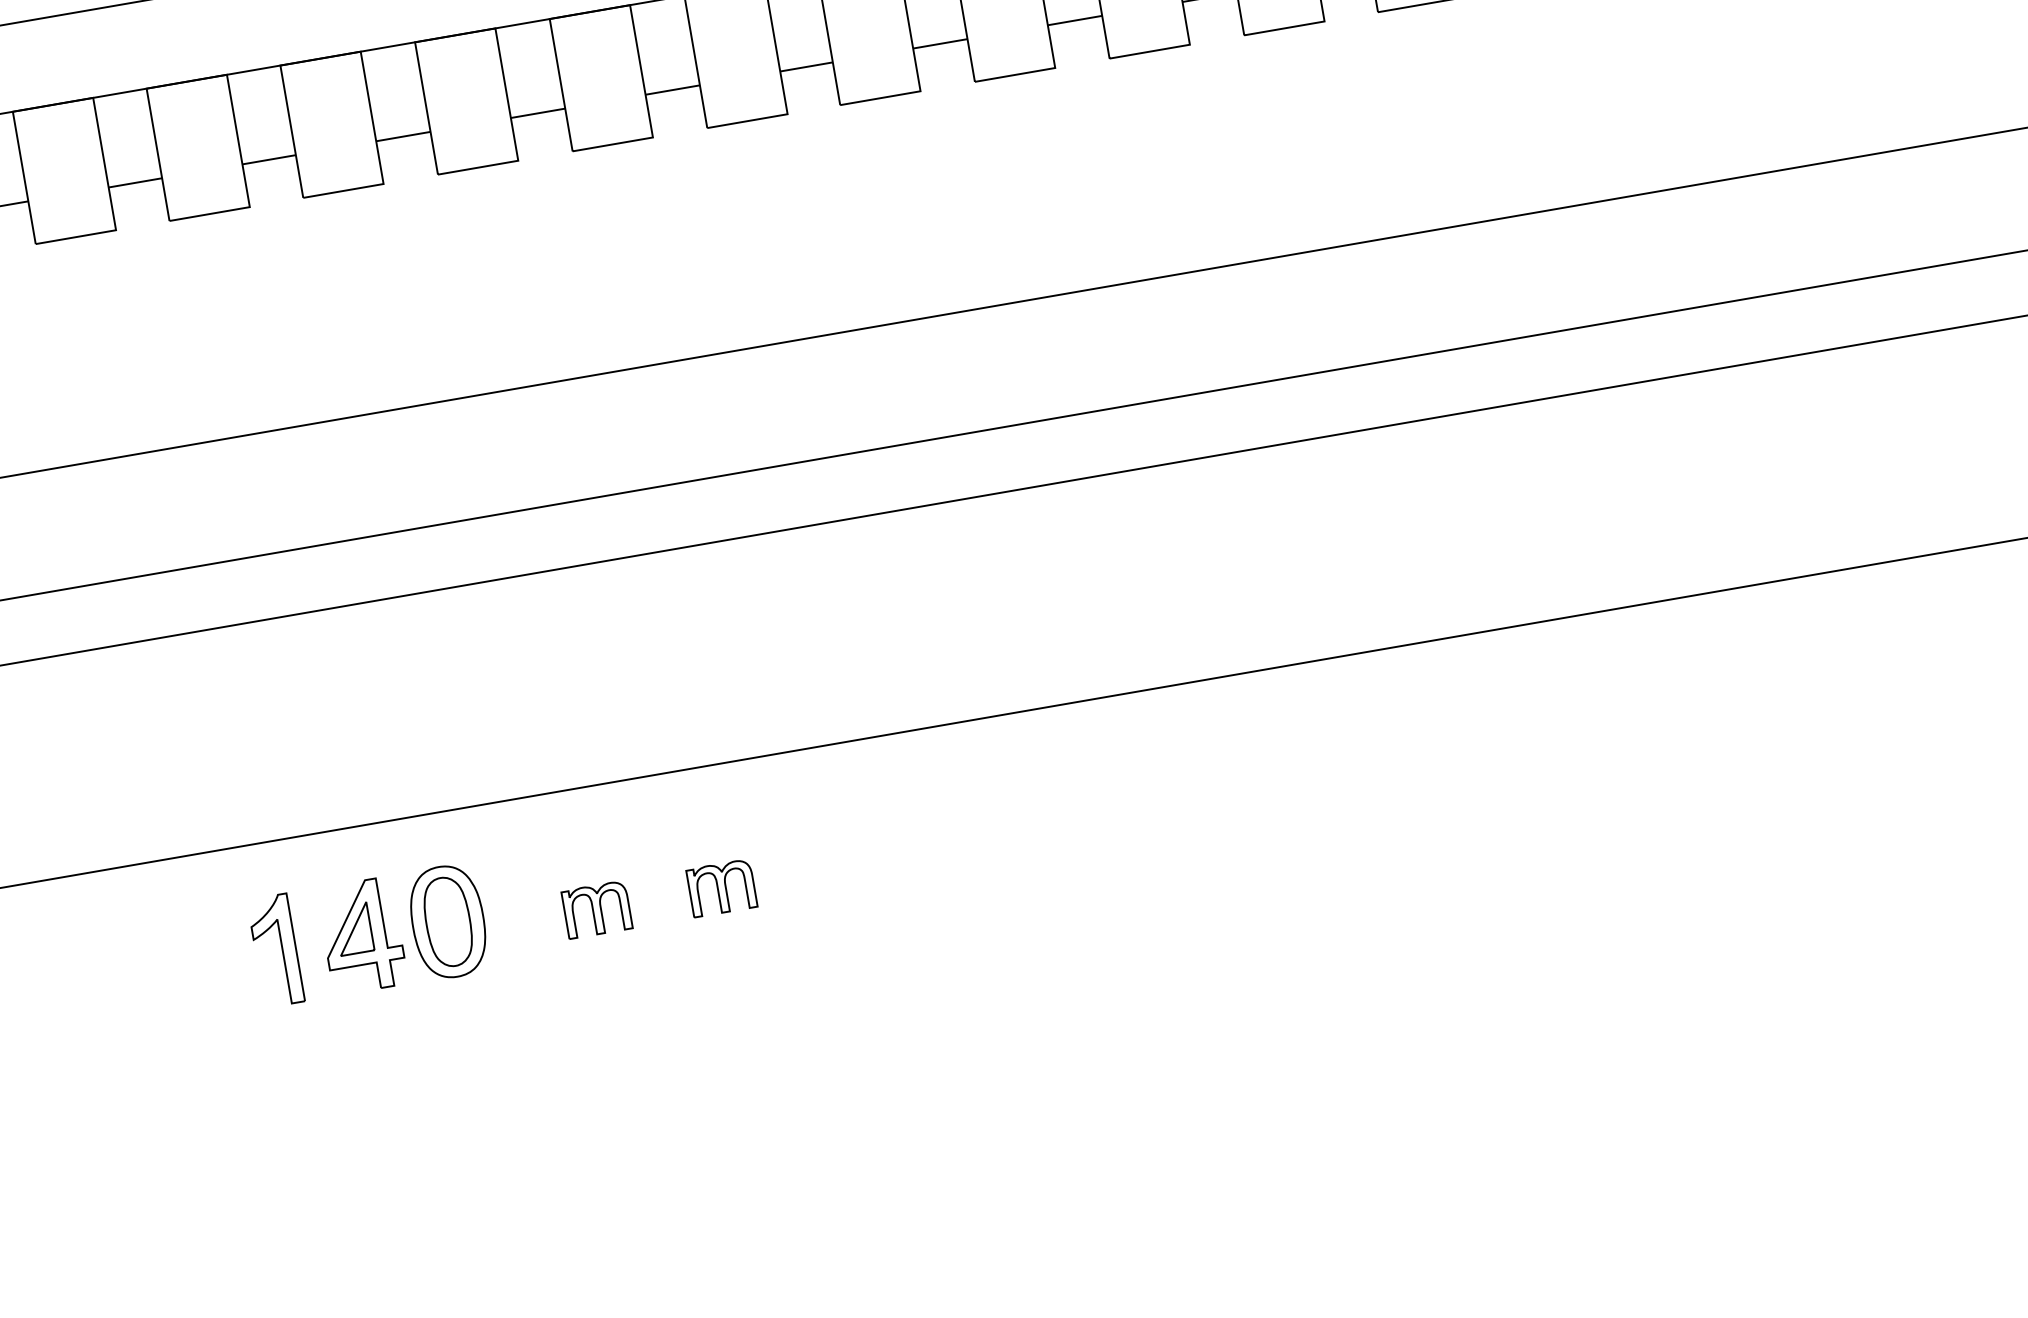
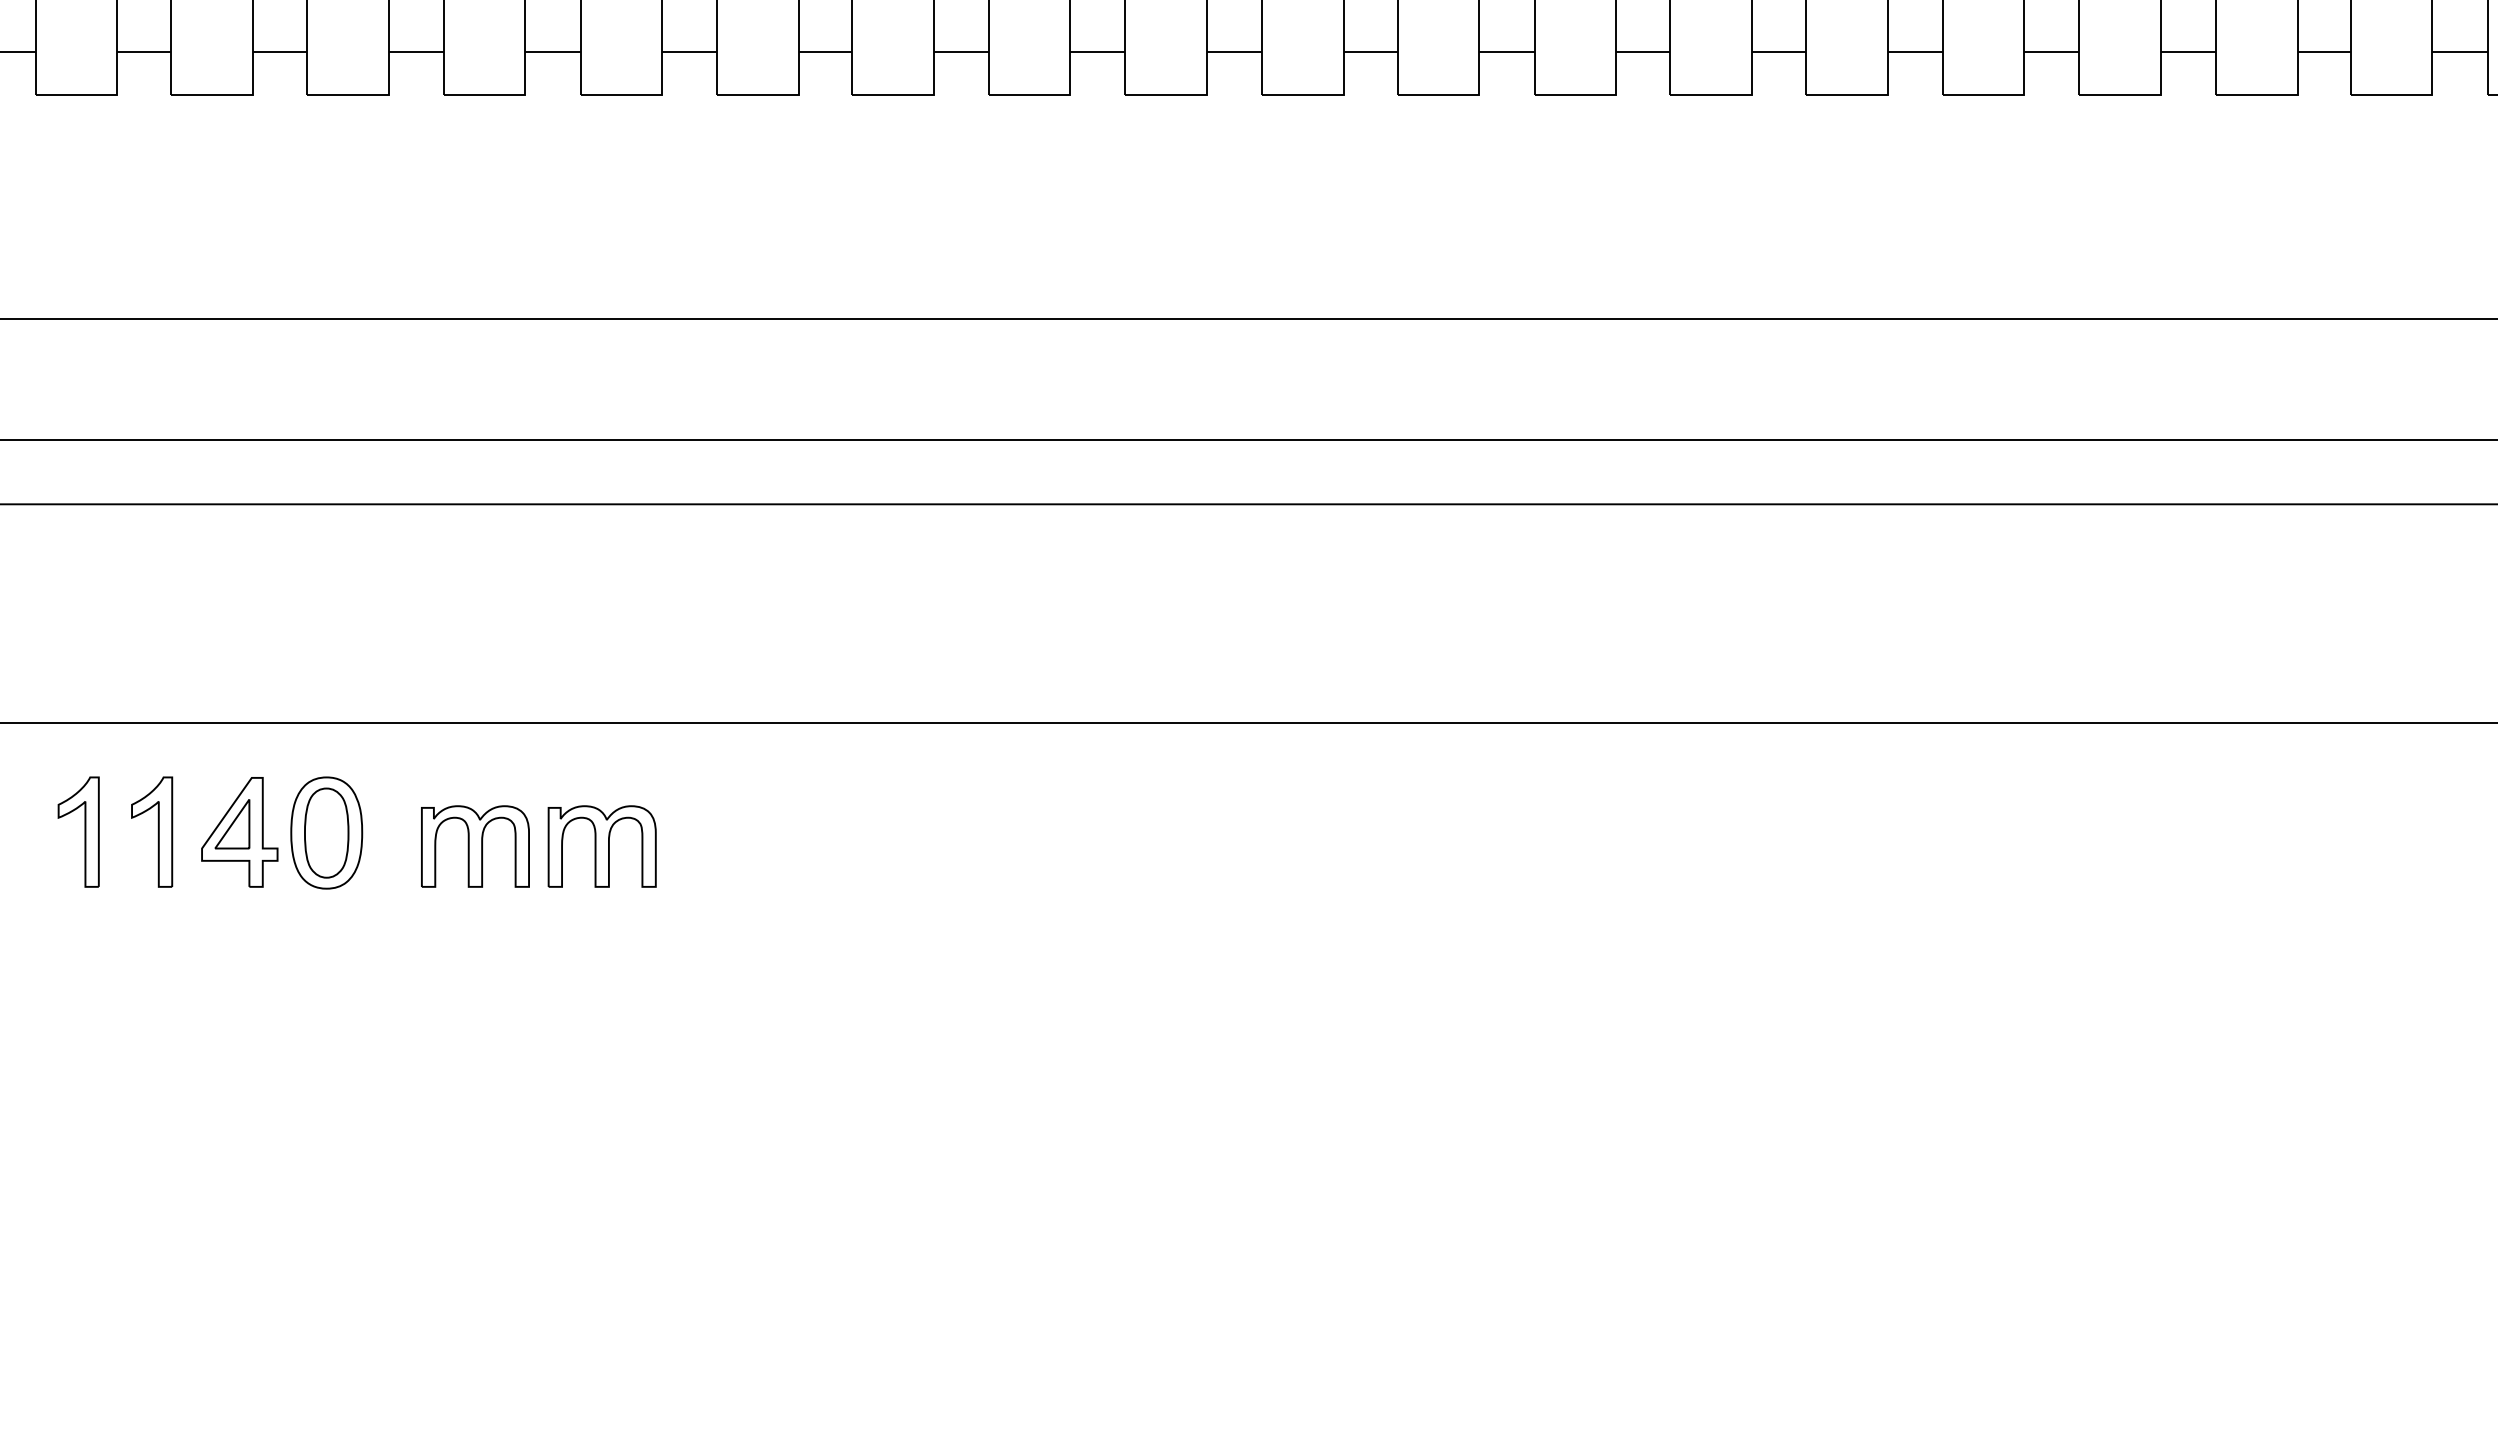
part: (721, 888) -> (601, 846), size x1.67
part: (597, 909) -> (475, 846), size x1.67
part: (203, 962) -> (78, 831), added

